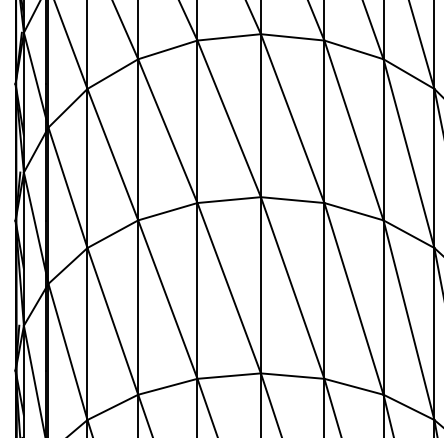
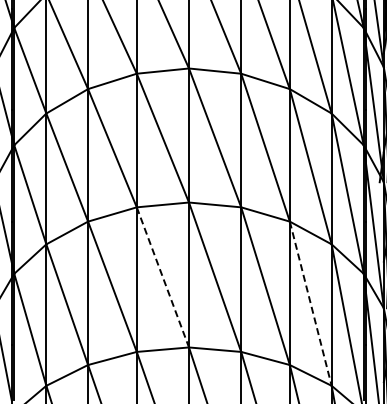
line: (228, 288) -> (162, 277), solid -> dashed
line: (408, 319) -> (310, 303), solid -> dashed

